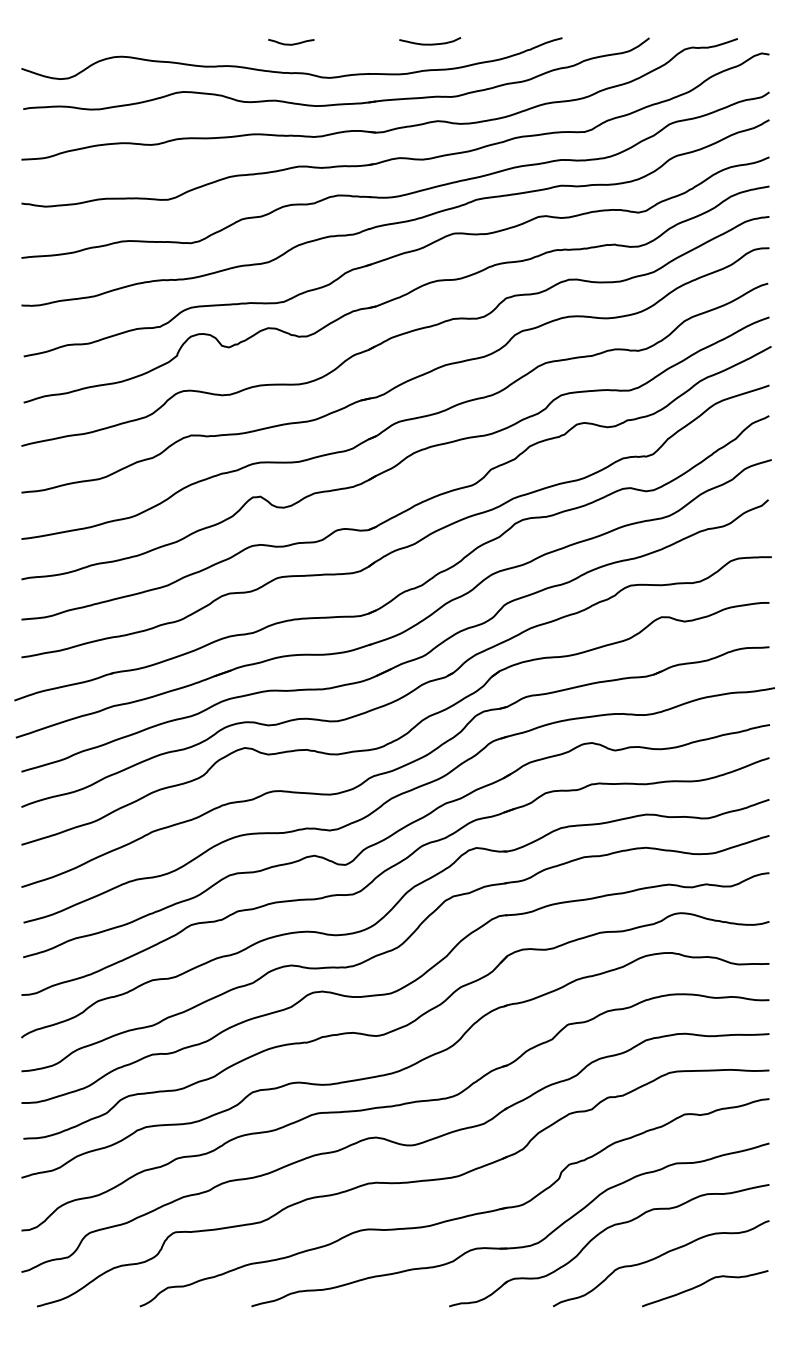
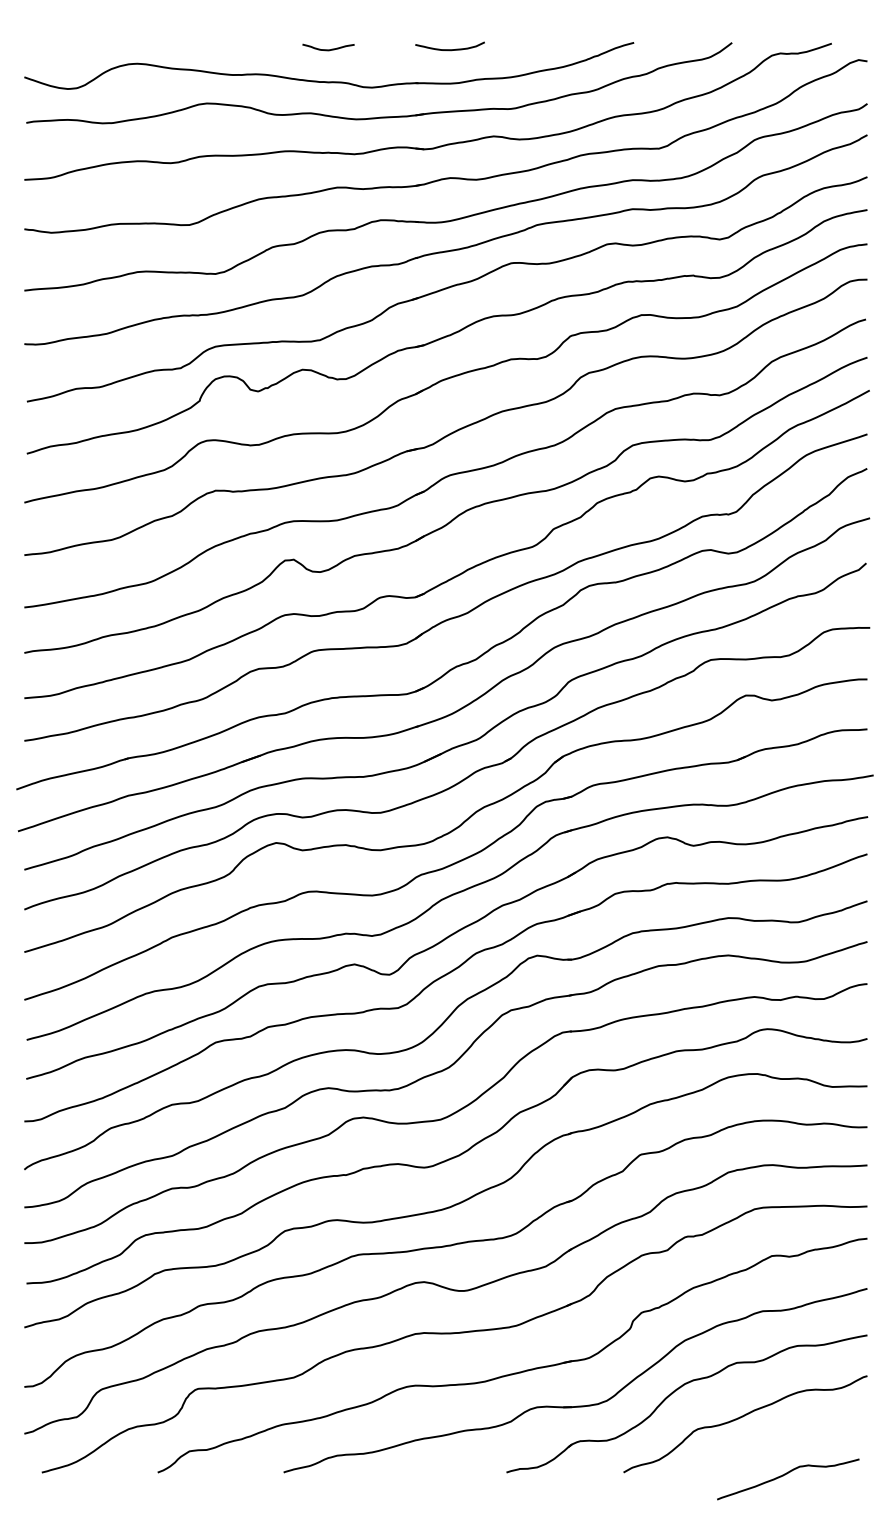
curve: (430, 43) -> (450, 48), moved
curve: (704, 1284) -> (787, 1474), moved

